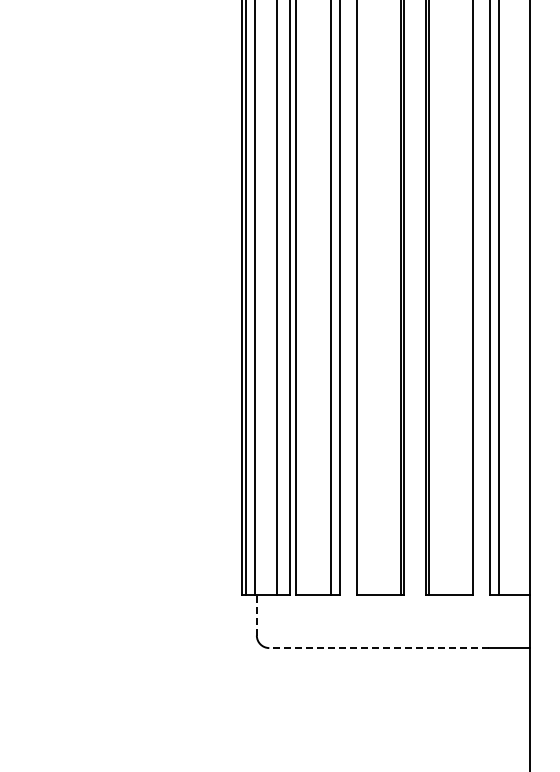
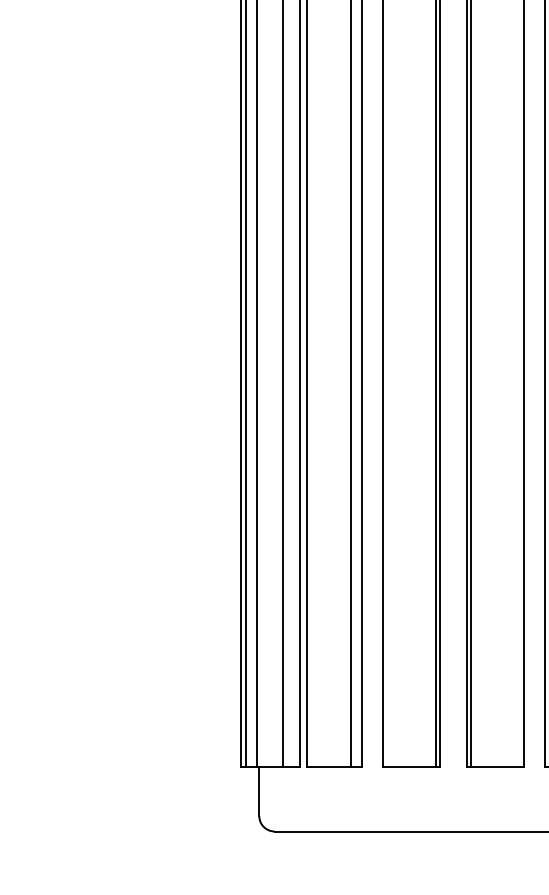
line: (256, 615) -> (258, 791), dashed -> solid
line: (378, 648) -> (408, 832), dashed -> solid

